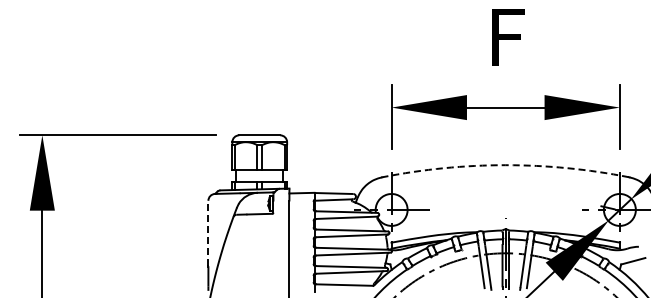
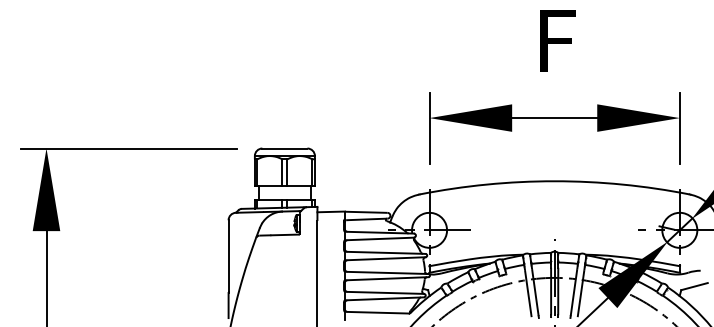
arc: (505, 165) -> (554, 181), dashed -> solid
line: (208, 233) -> (228, 256), dashed -> solid

